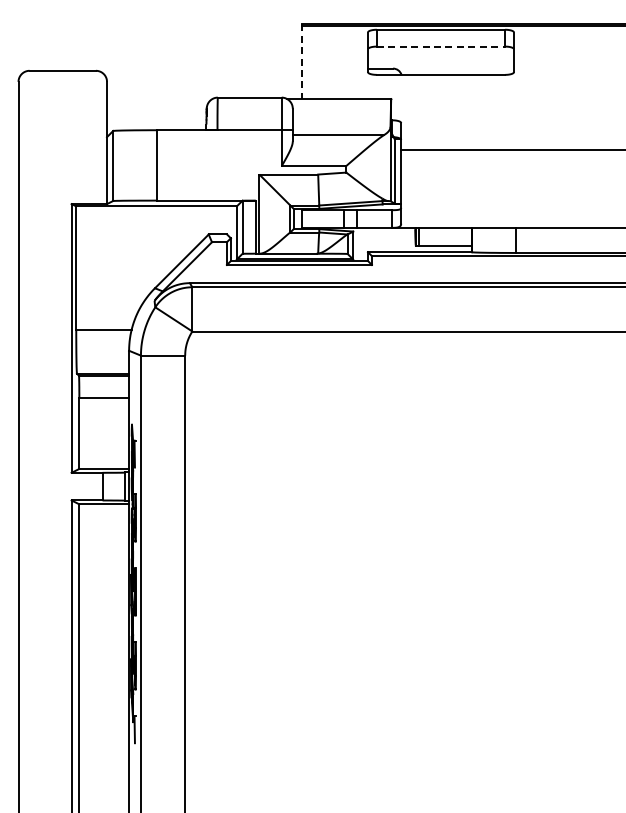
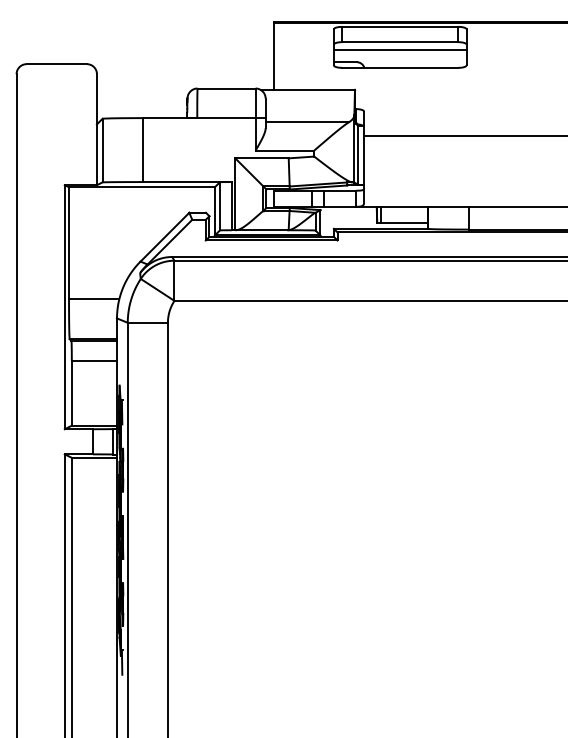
line: (441, 46) -> (400, 42), dashed -> solid
line: (440, 55) -> (399, 50), added
line: (301, 62) -> (273, 56), dashed -> solid

